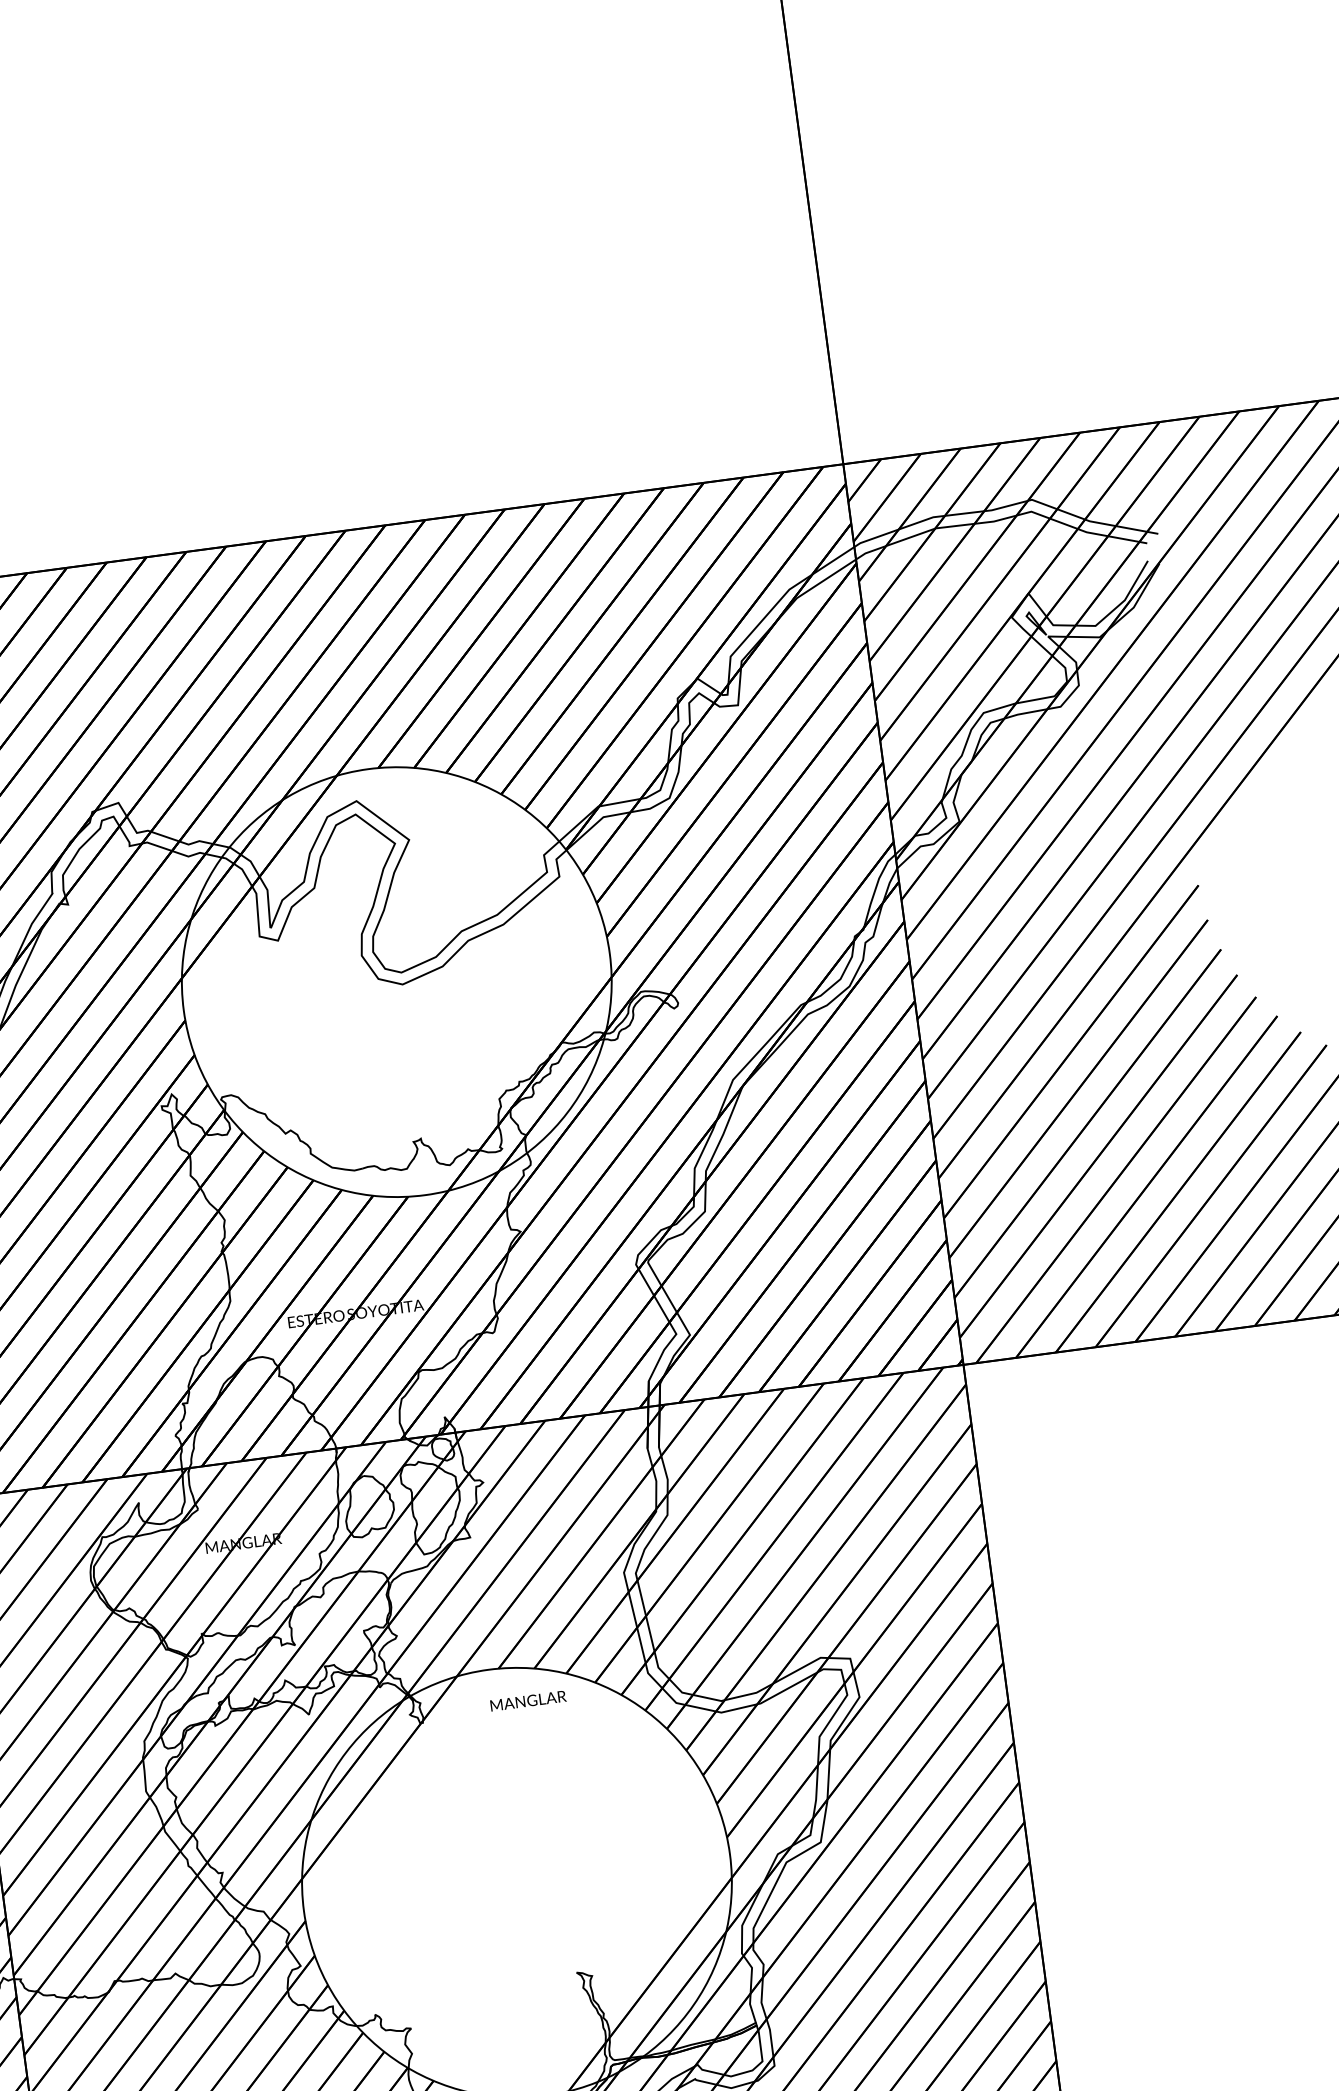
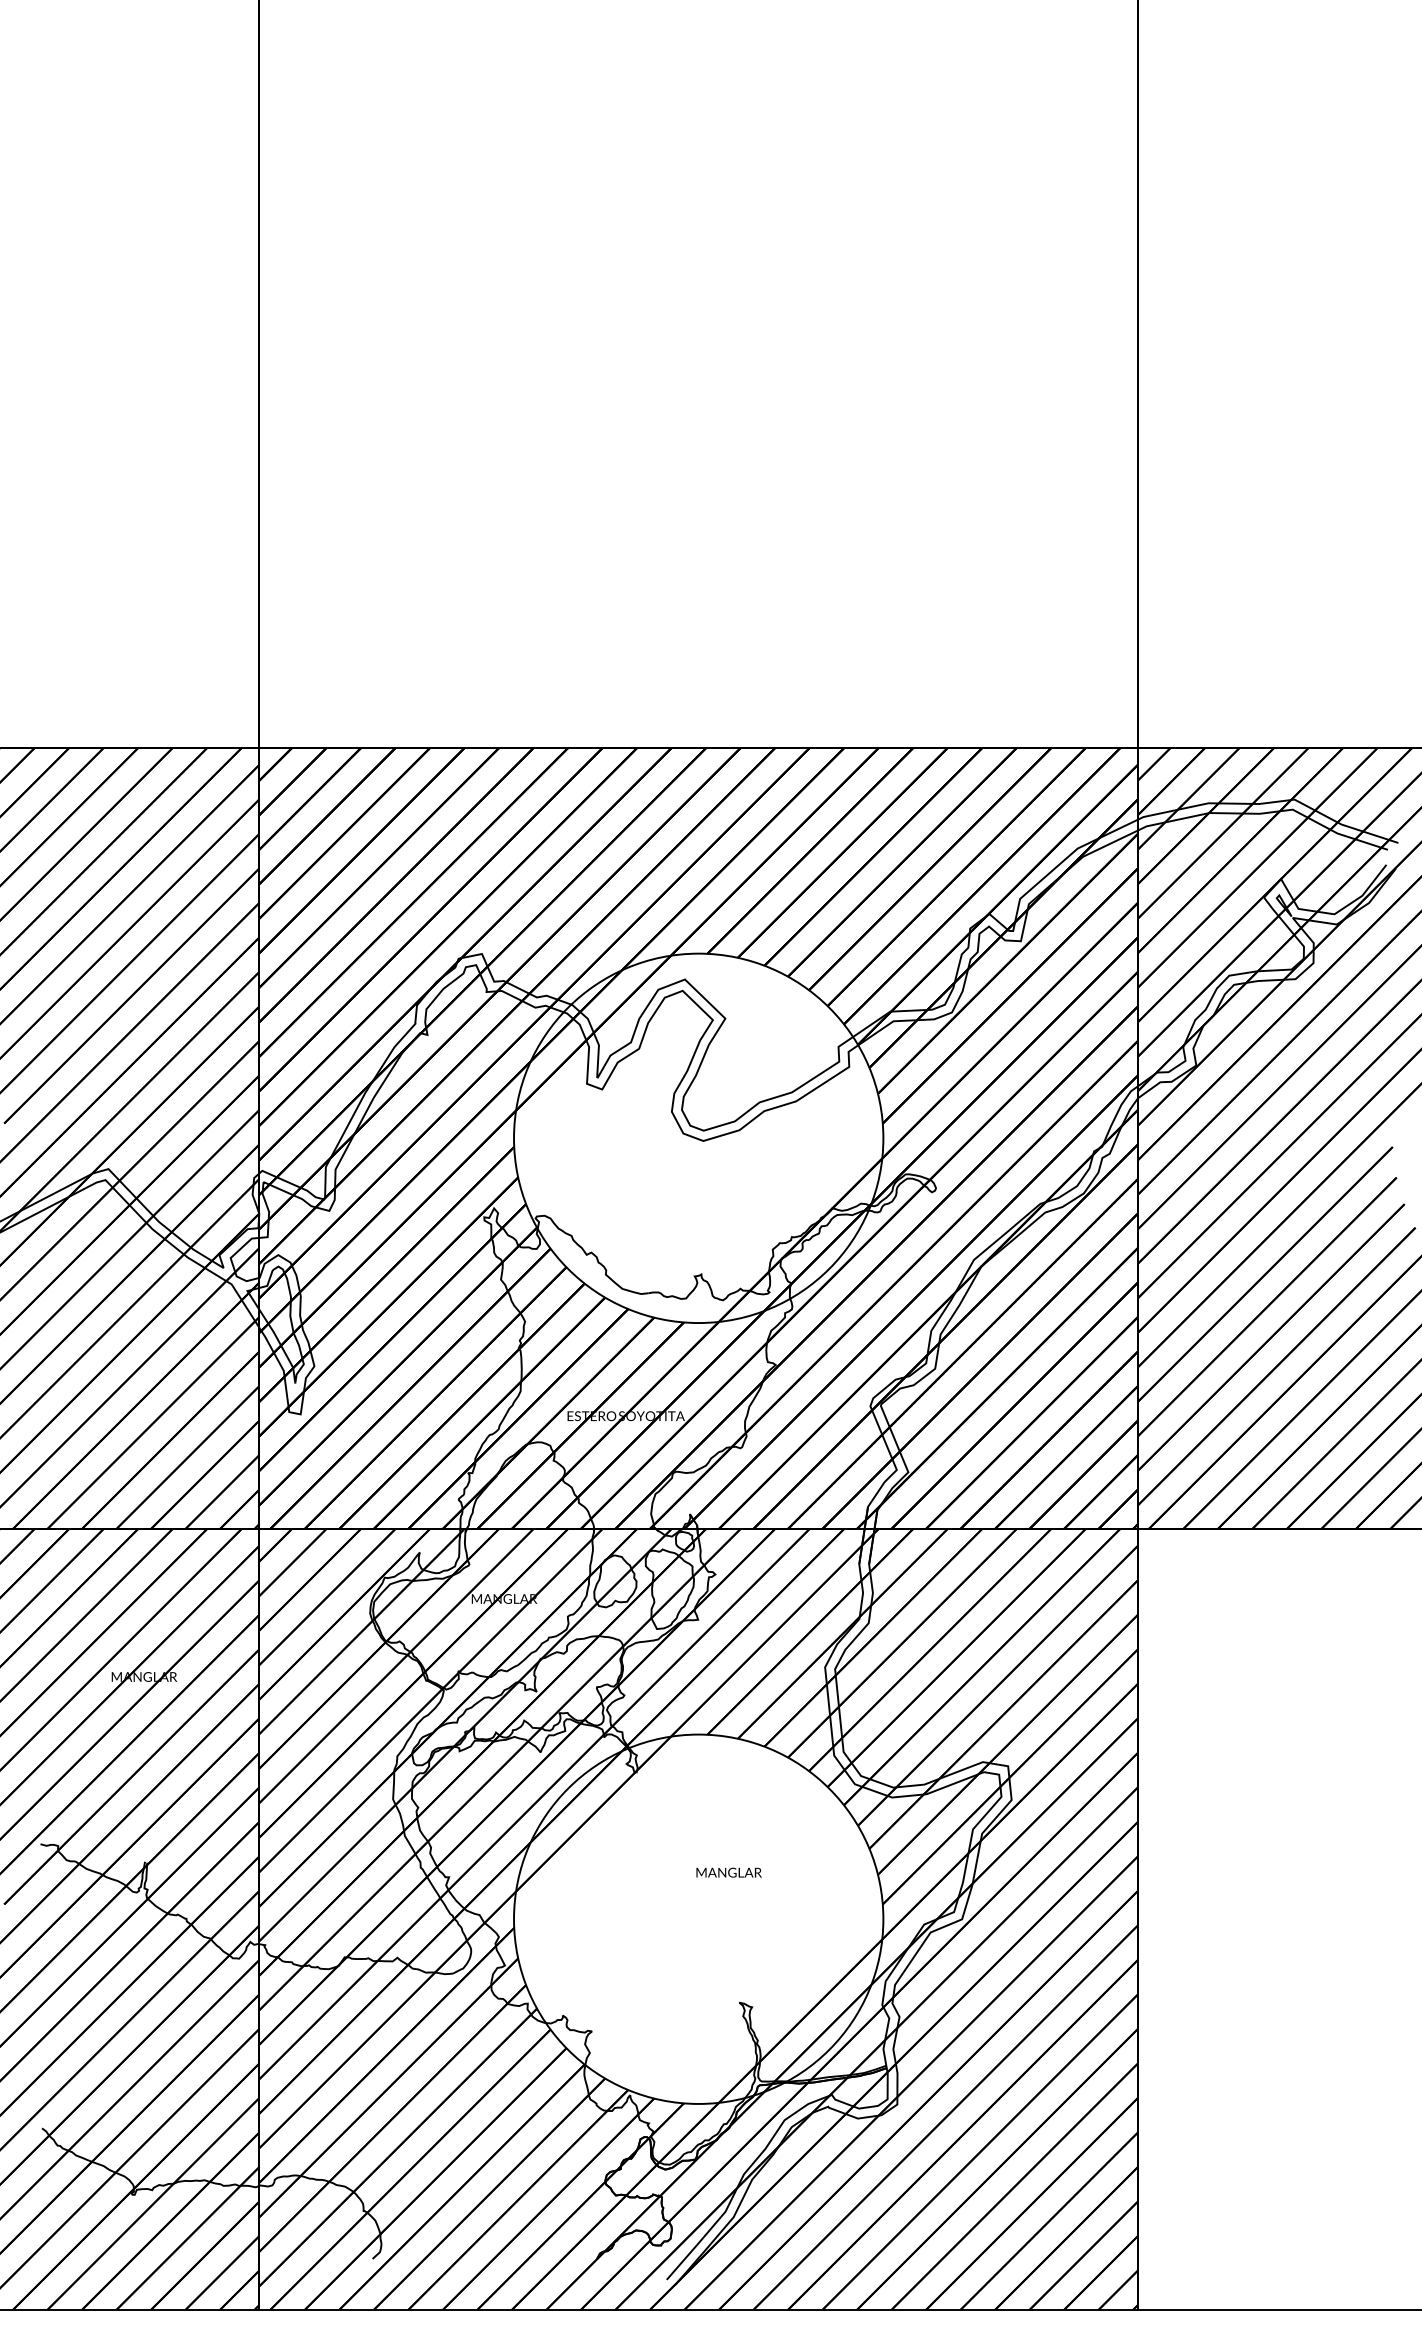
text: (527, 1700) -> (728, 1872), moved

